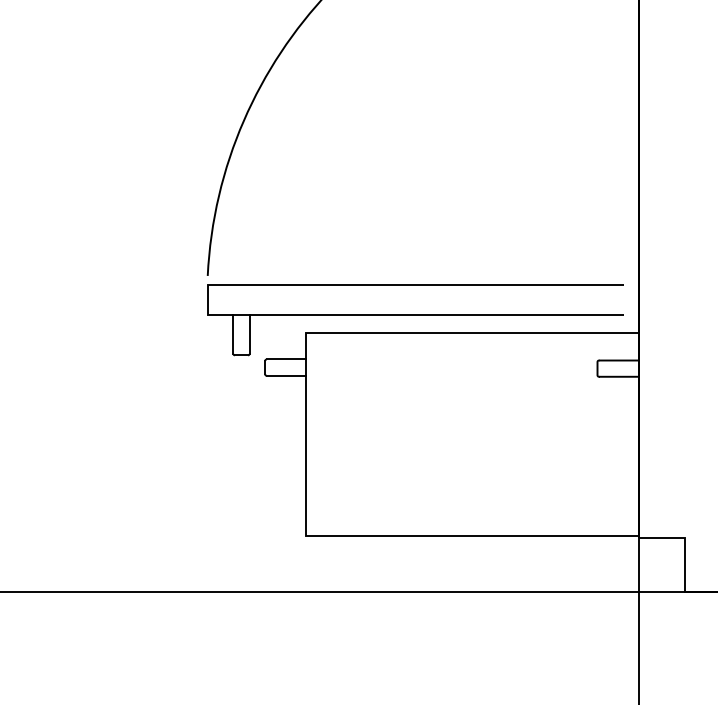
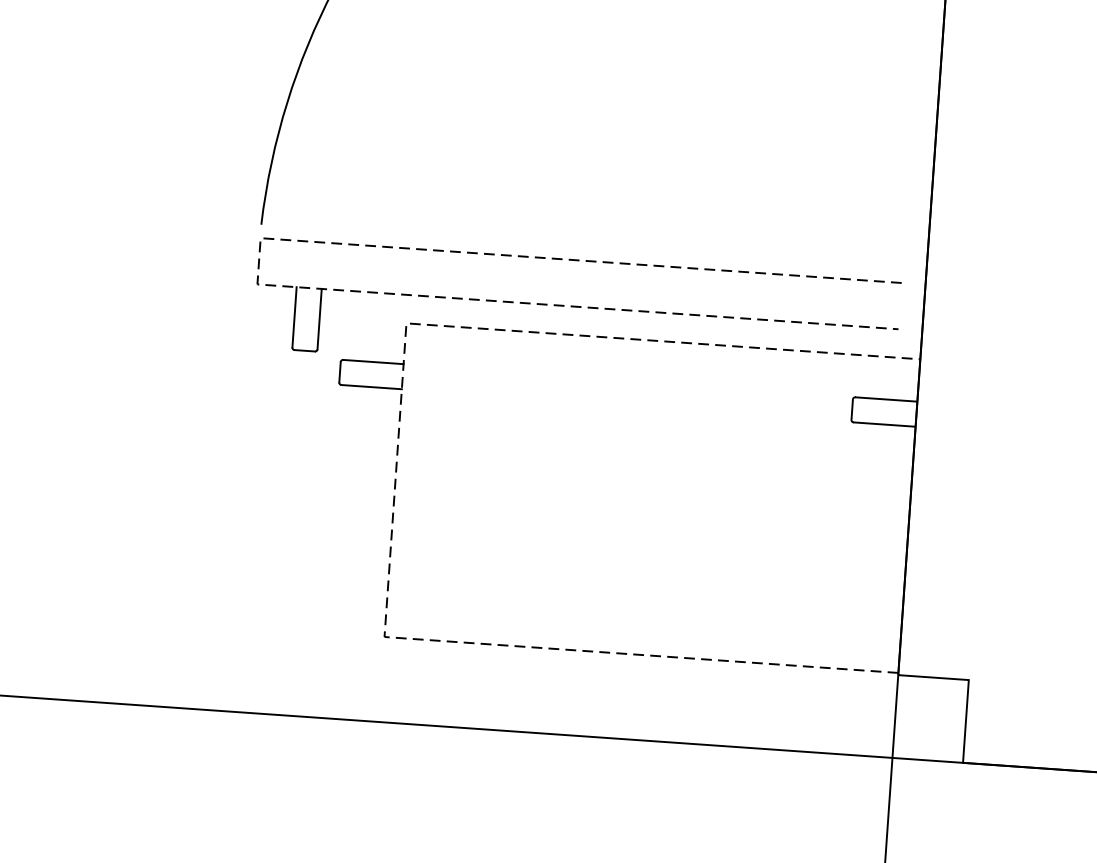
line: (207, 300) -> (258, 262), solid -> dashed
line: (305, 434) -> (394, 479), solid -> dashed

